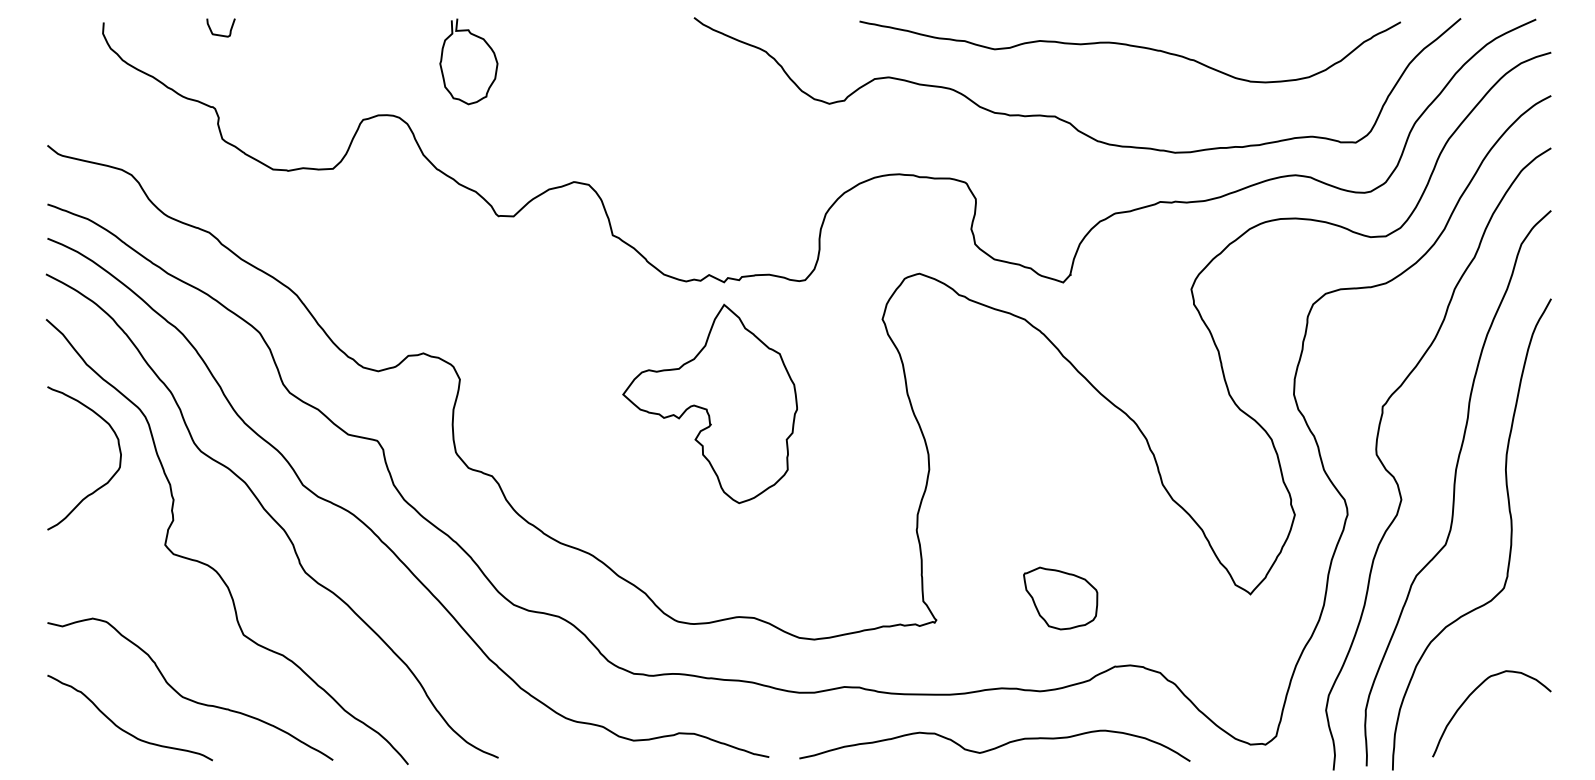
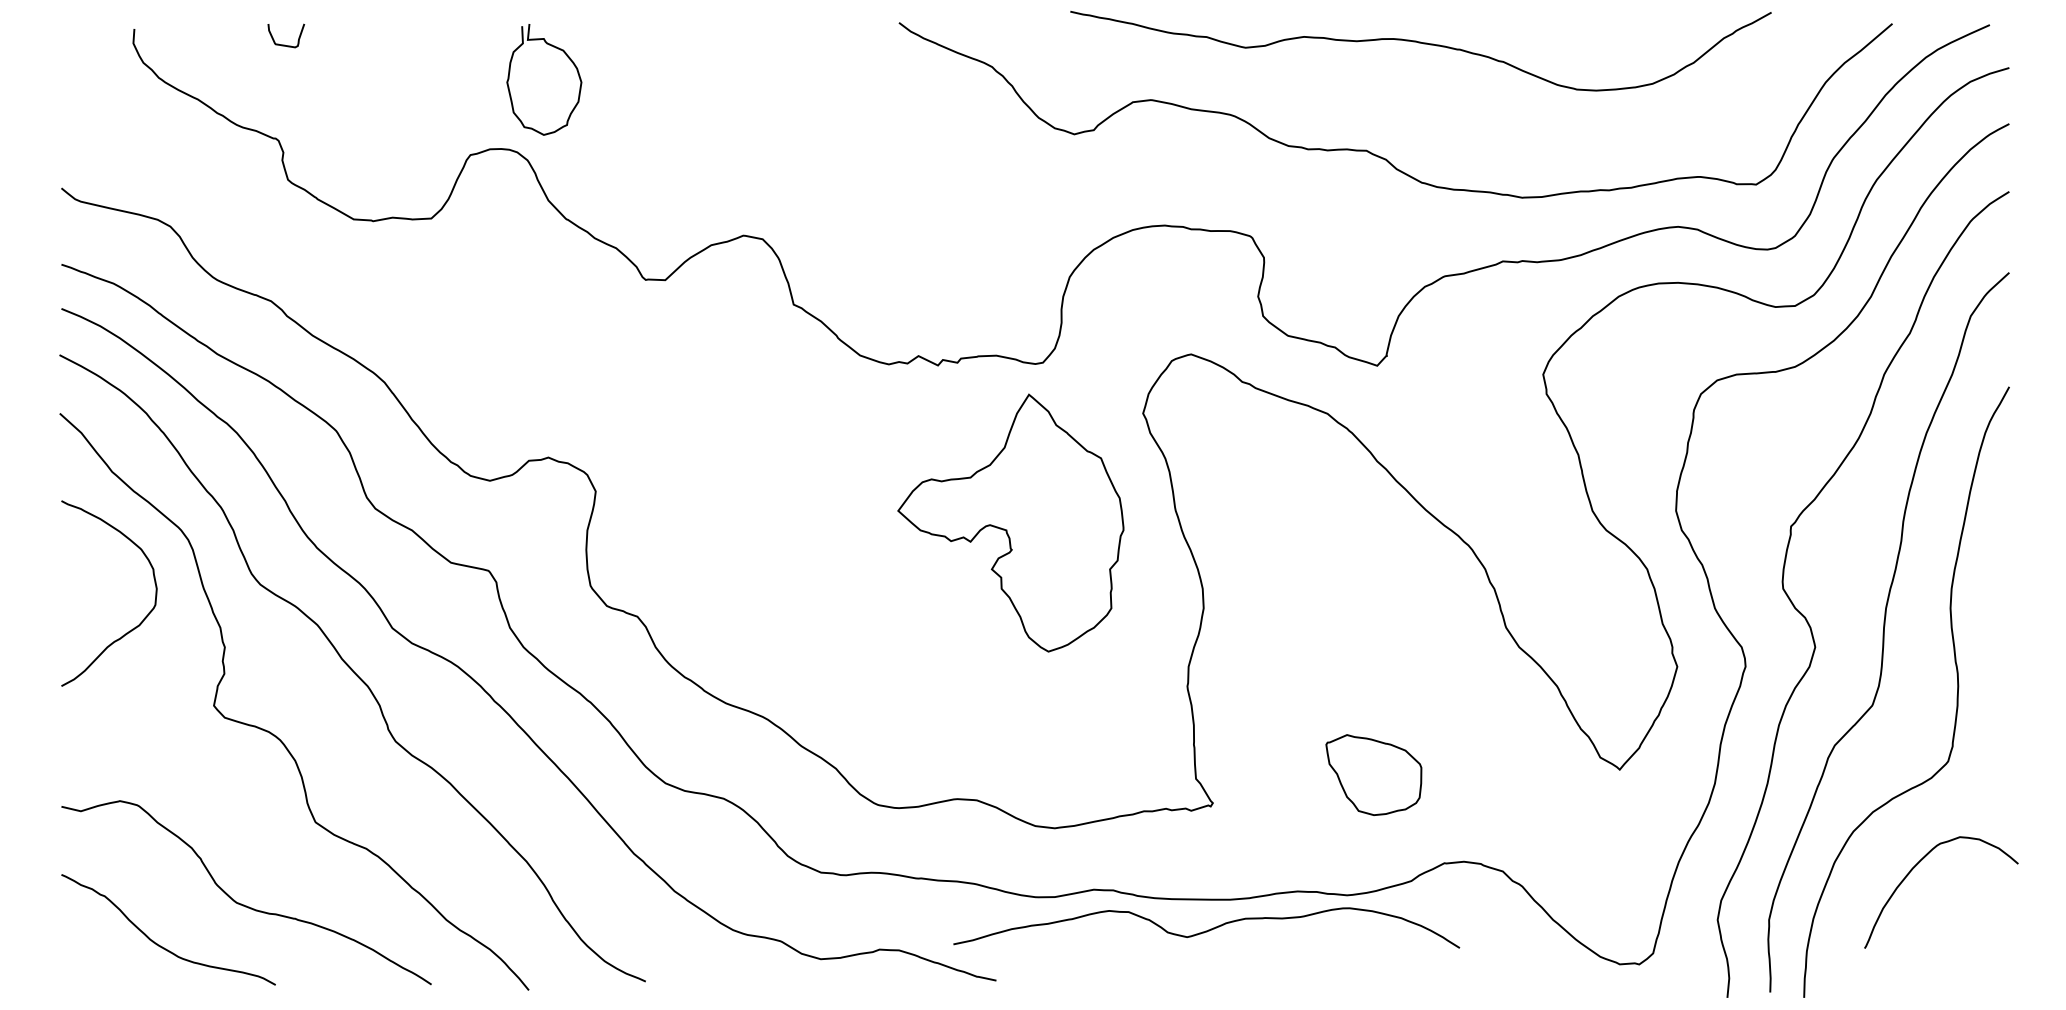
curve: (485, 43) -> (566, 56), moved
curve: (1132, 46) -> (1423, 44), moved
part: (709, 403) -> (1010, 522), moved
curve: (1472, 693) -> (1916, 866), moved
curve: (996, 747) -> (1208, 929), moved

